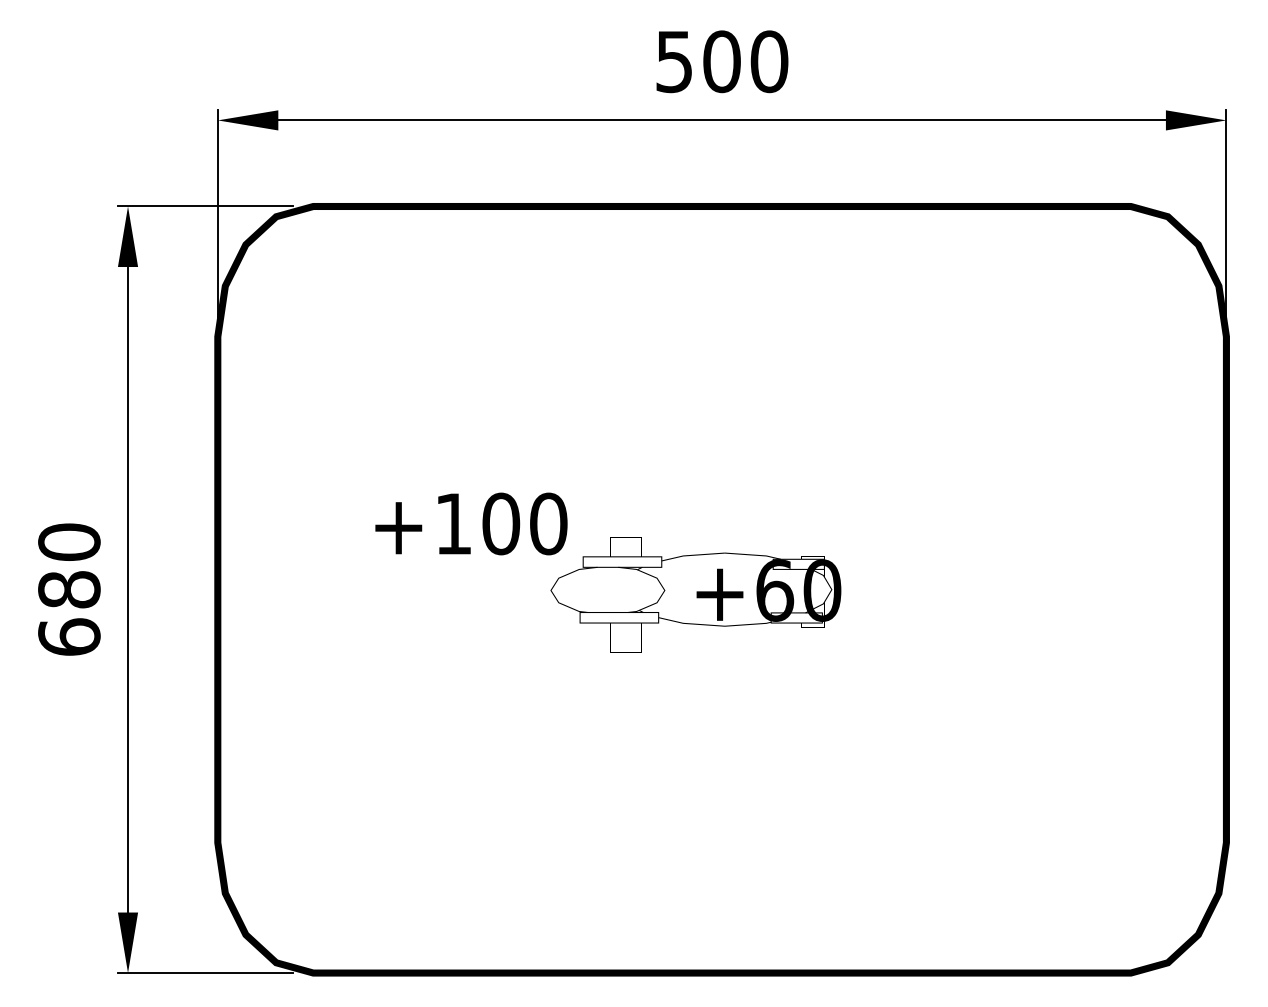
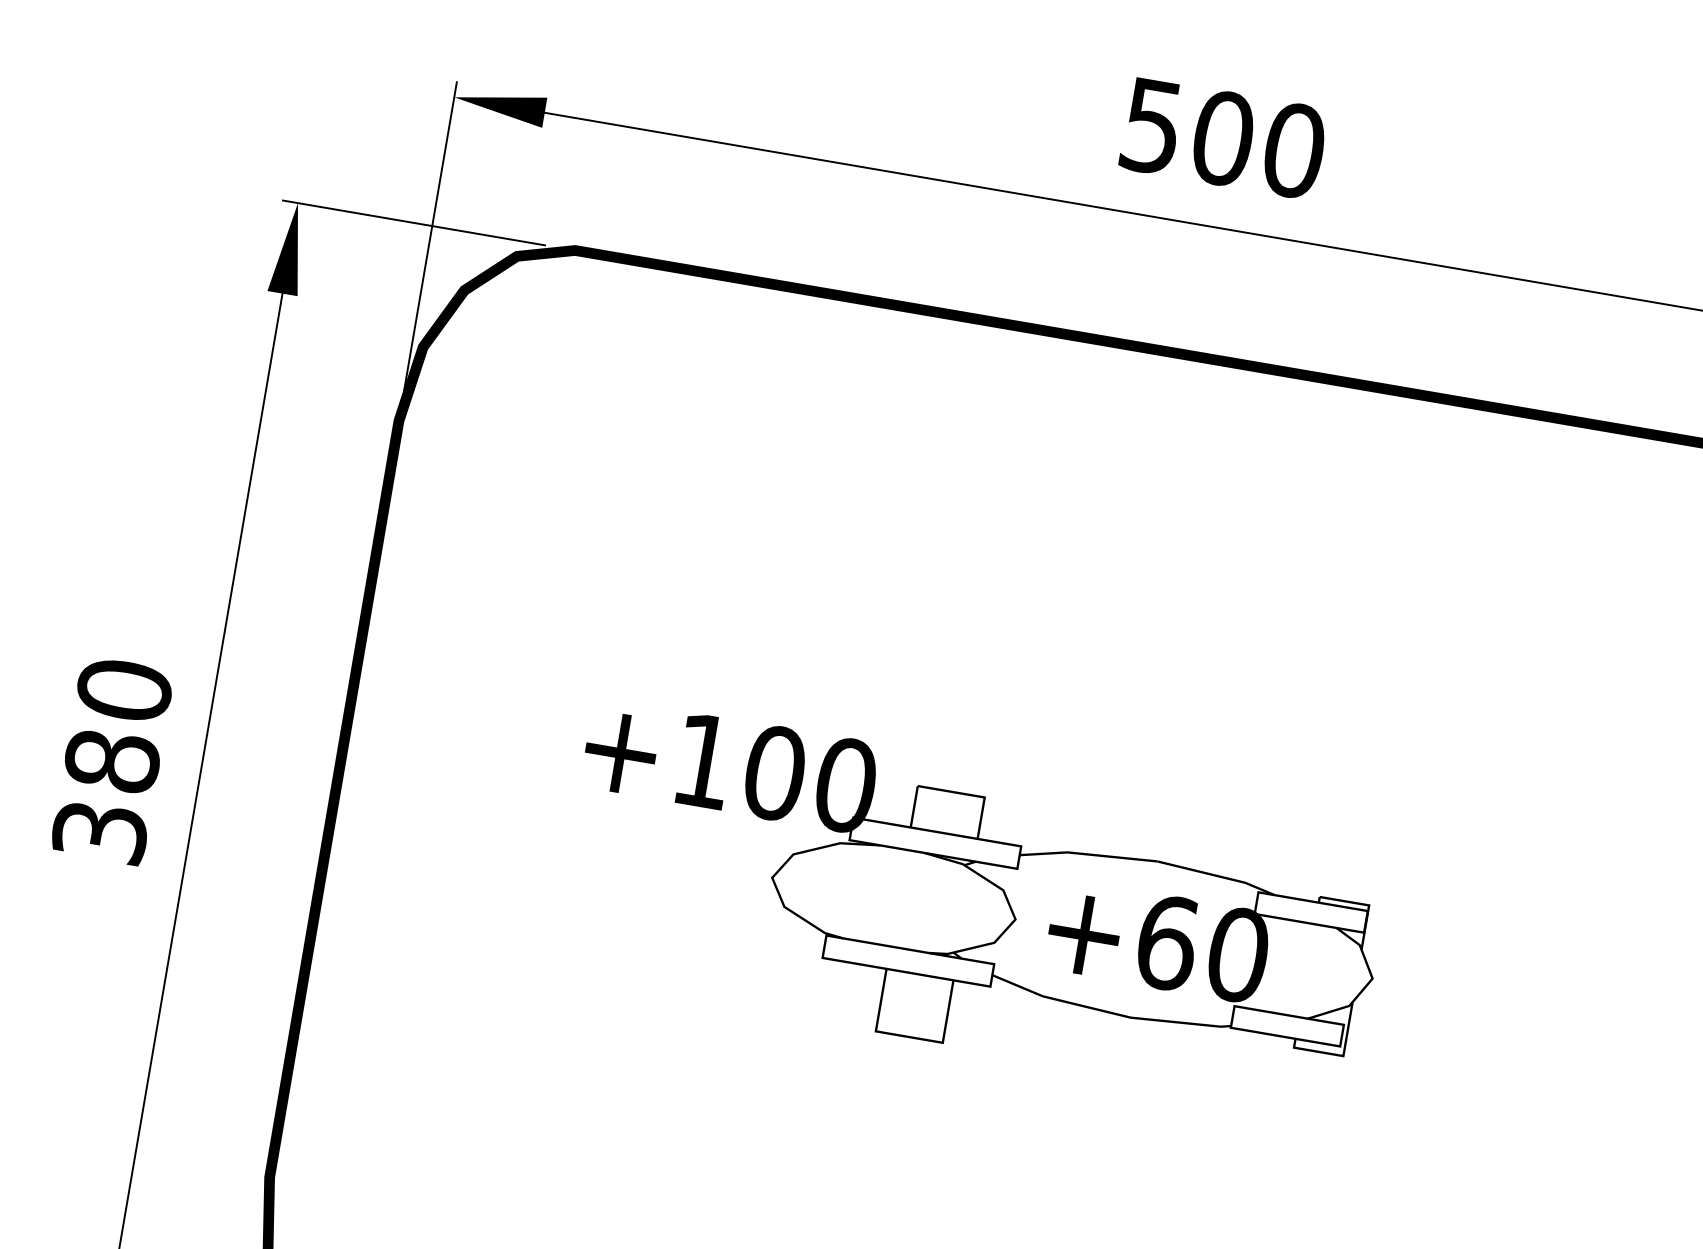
part: (643, 586) -> (971, 903), size x1.43
text: (69, 636) -> (100, 831), 680 -> 380

